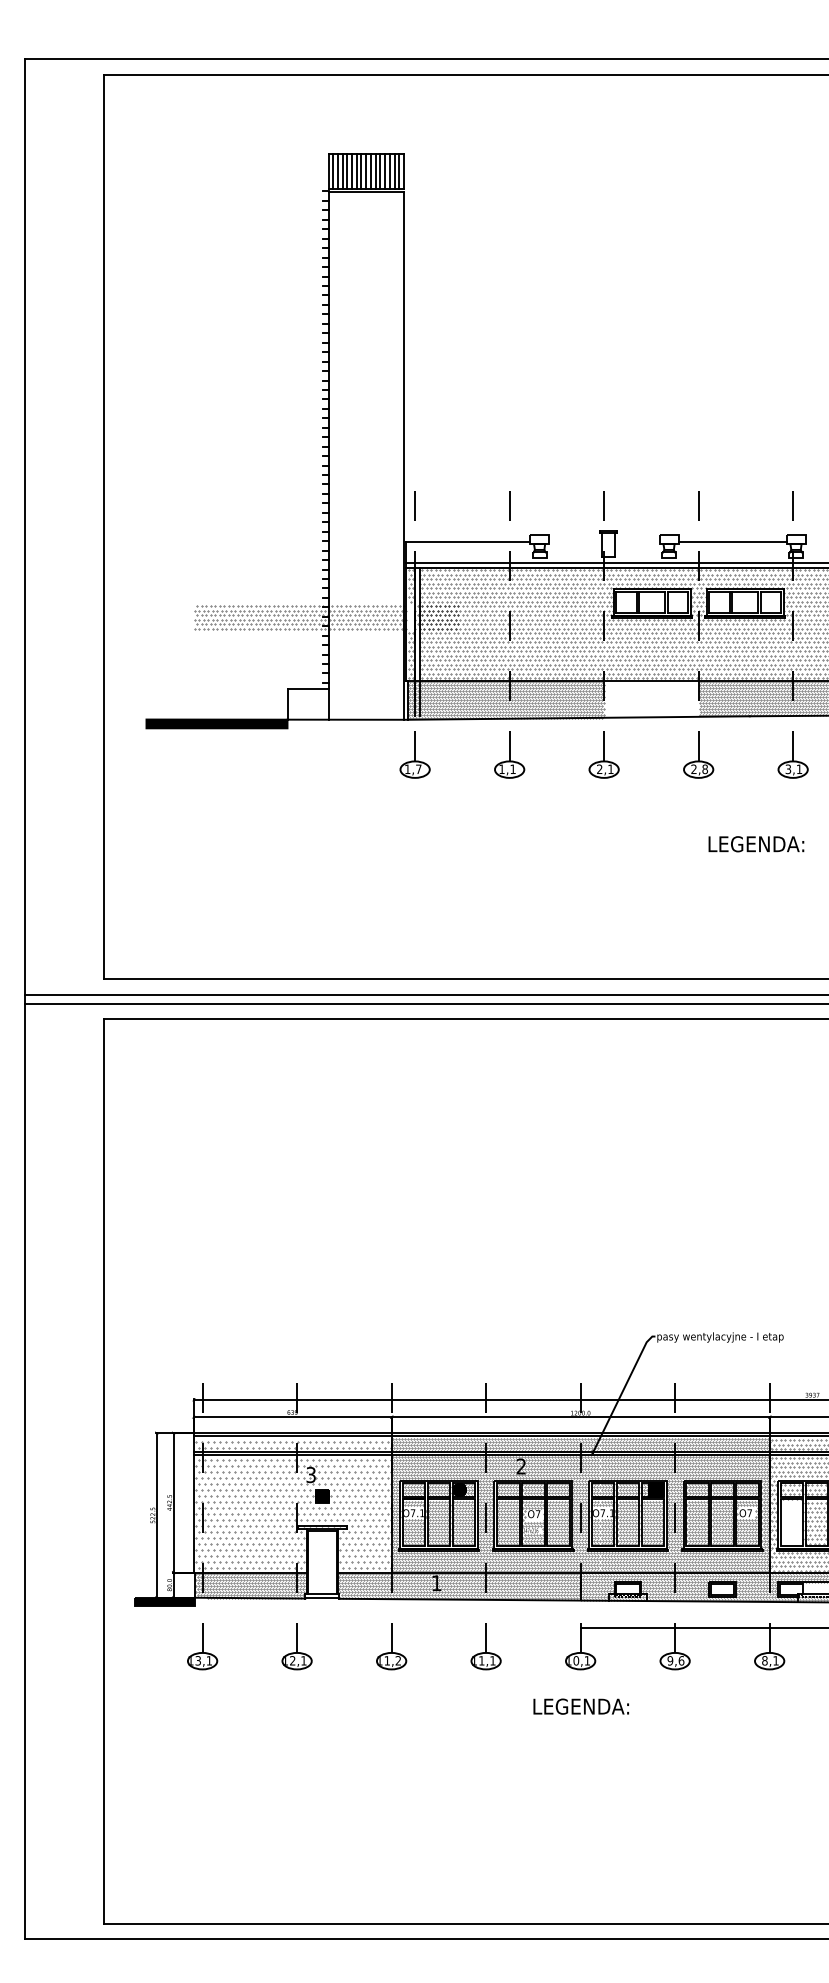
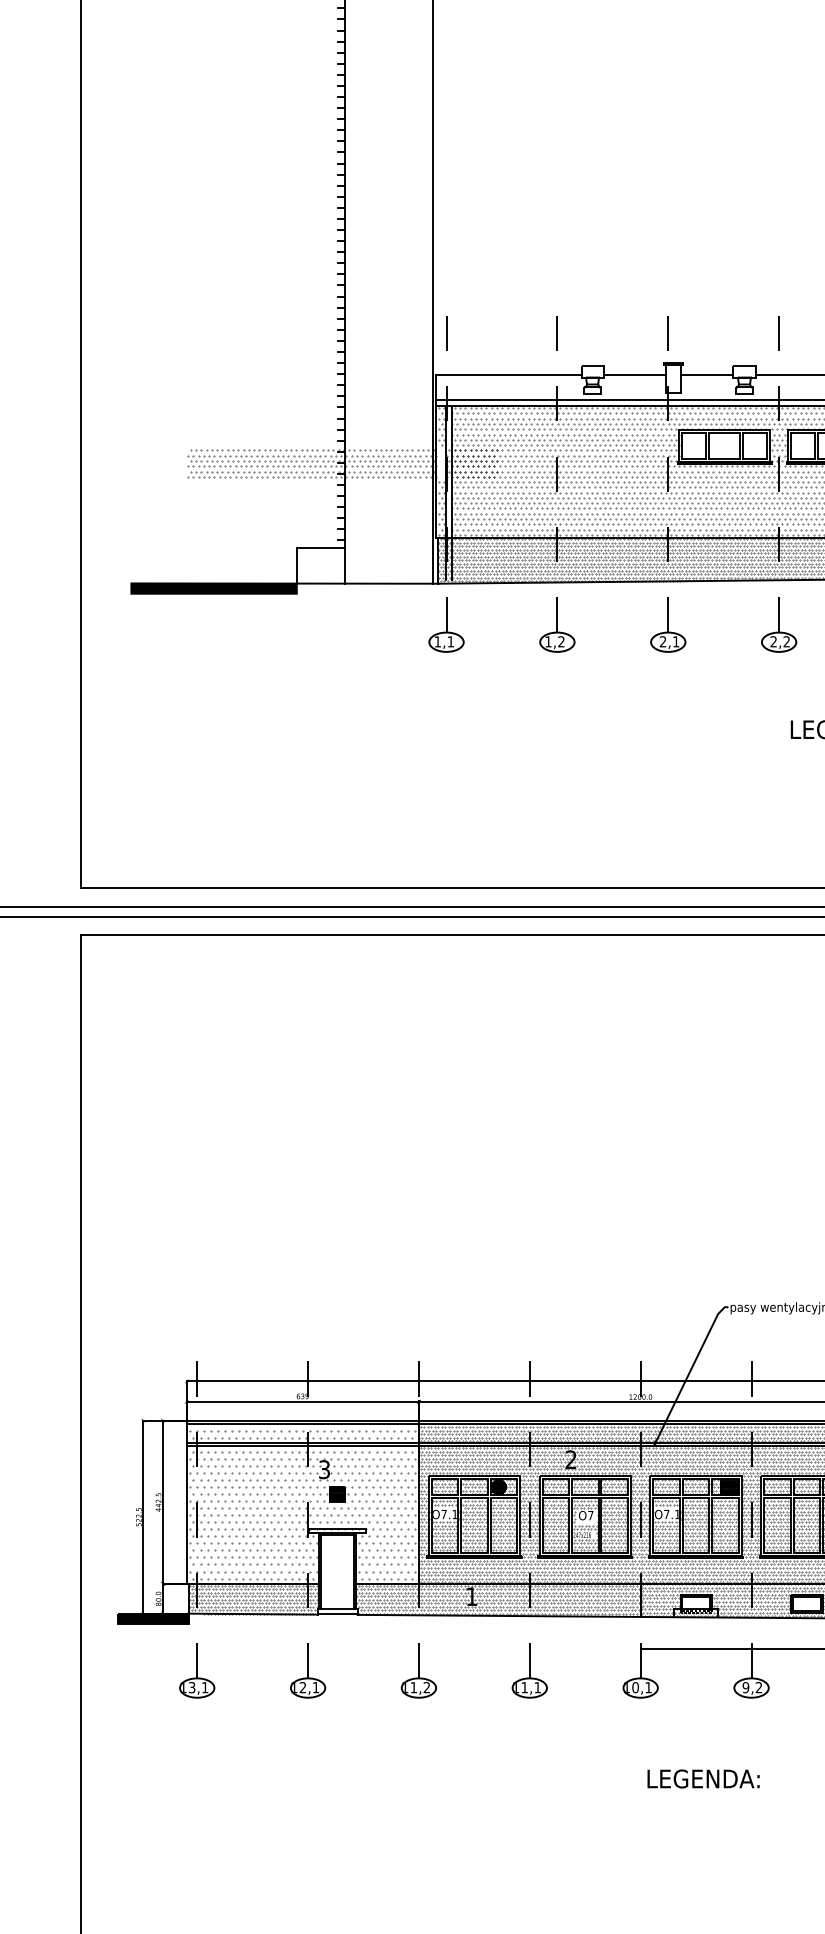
line: (575, 541) -> (634, 374), added
line: (636, 541) -> (706, 374), added
hatch: (651, 699) -> (723, 559), added
text: (418, 768) -> (450, 640), 1,7 -> 1,1
text: (512, 768) -> (560, 640), 1,1 -> 1,2
text: (704, 769) -> (785, 642), 2,8 -> 2,2
text: (681, 1660) -> (759, 1687), 9,6 -> 9,2
text: (580, 1706) -> (702, 1778), moved

